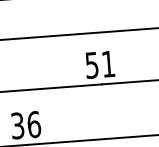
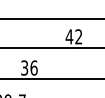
text: (99, 64) -> (73, 36), 51 -> 42

